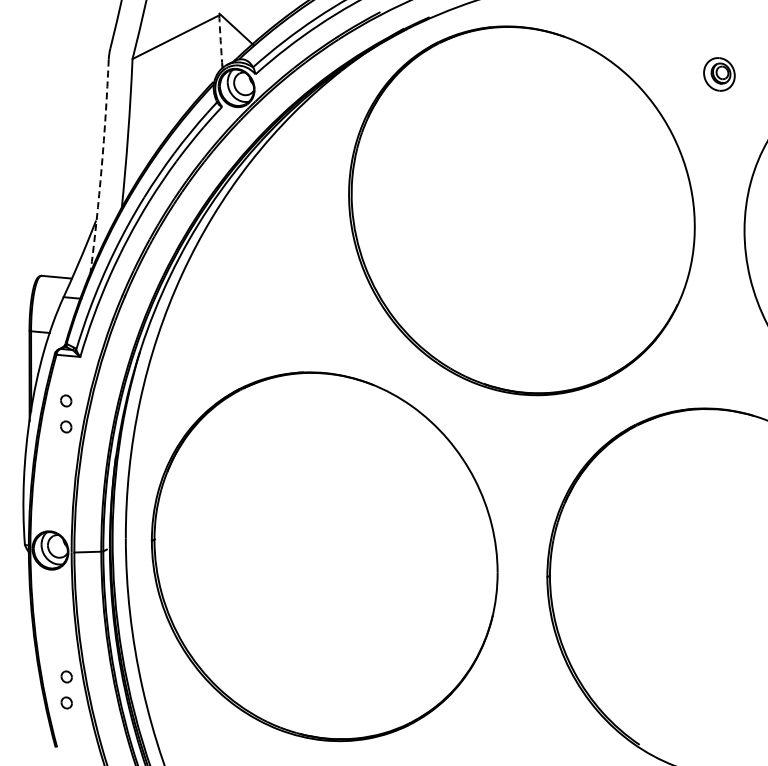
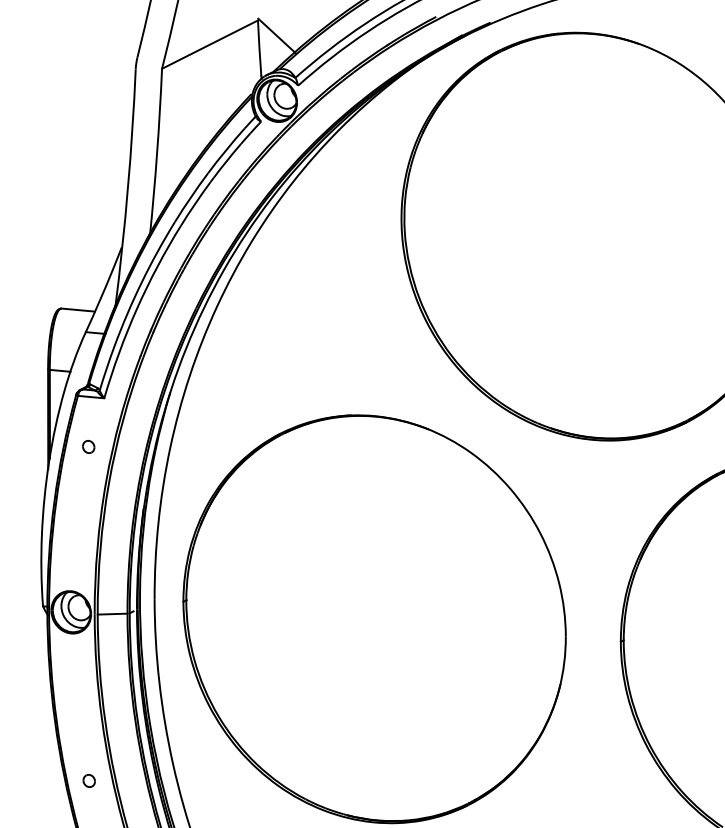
arc: (220, 40) -> (259, 48), dashed -> solid
arc: (101, 167) -> (127, 188), dashed -> solid
part: (66, 426) -> (88, 475), removed
part: (66, 676) -> (88, 751), removed

